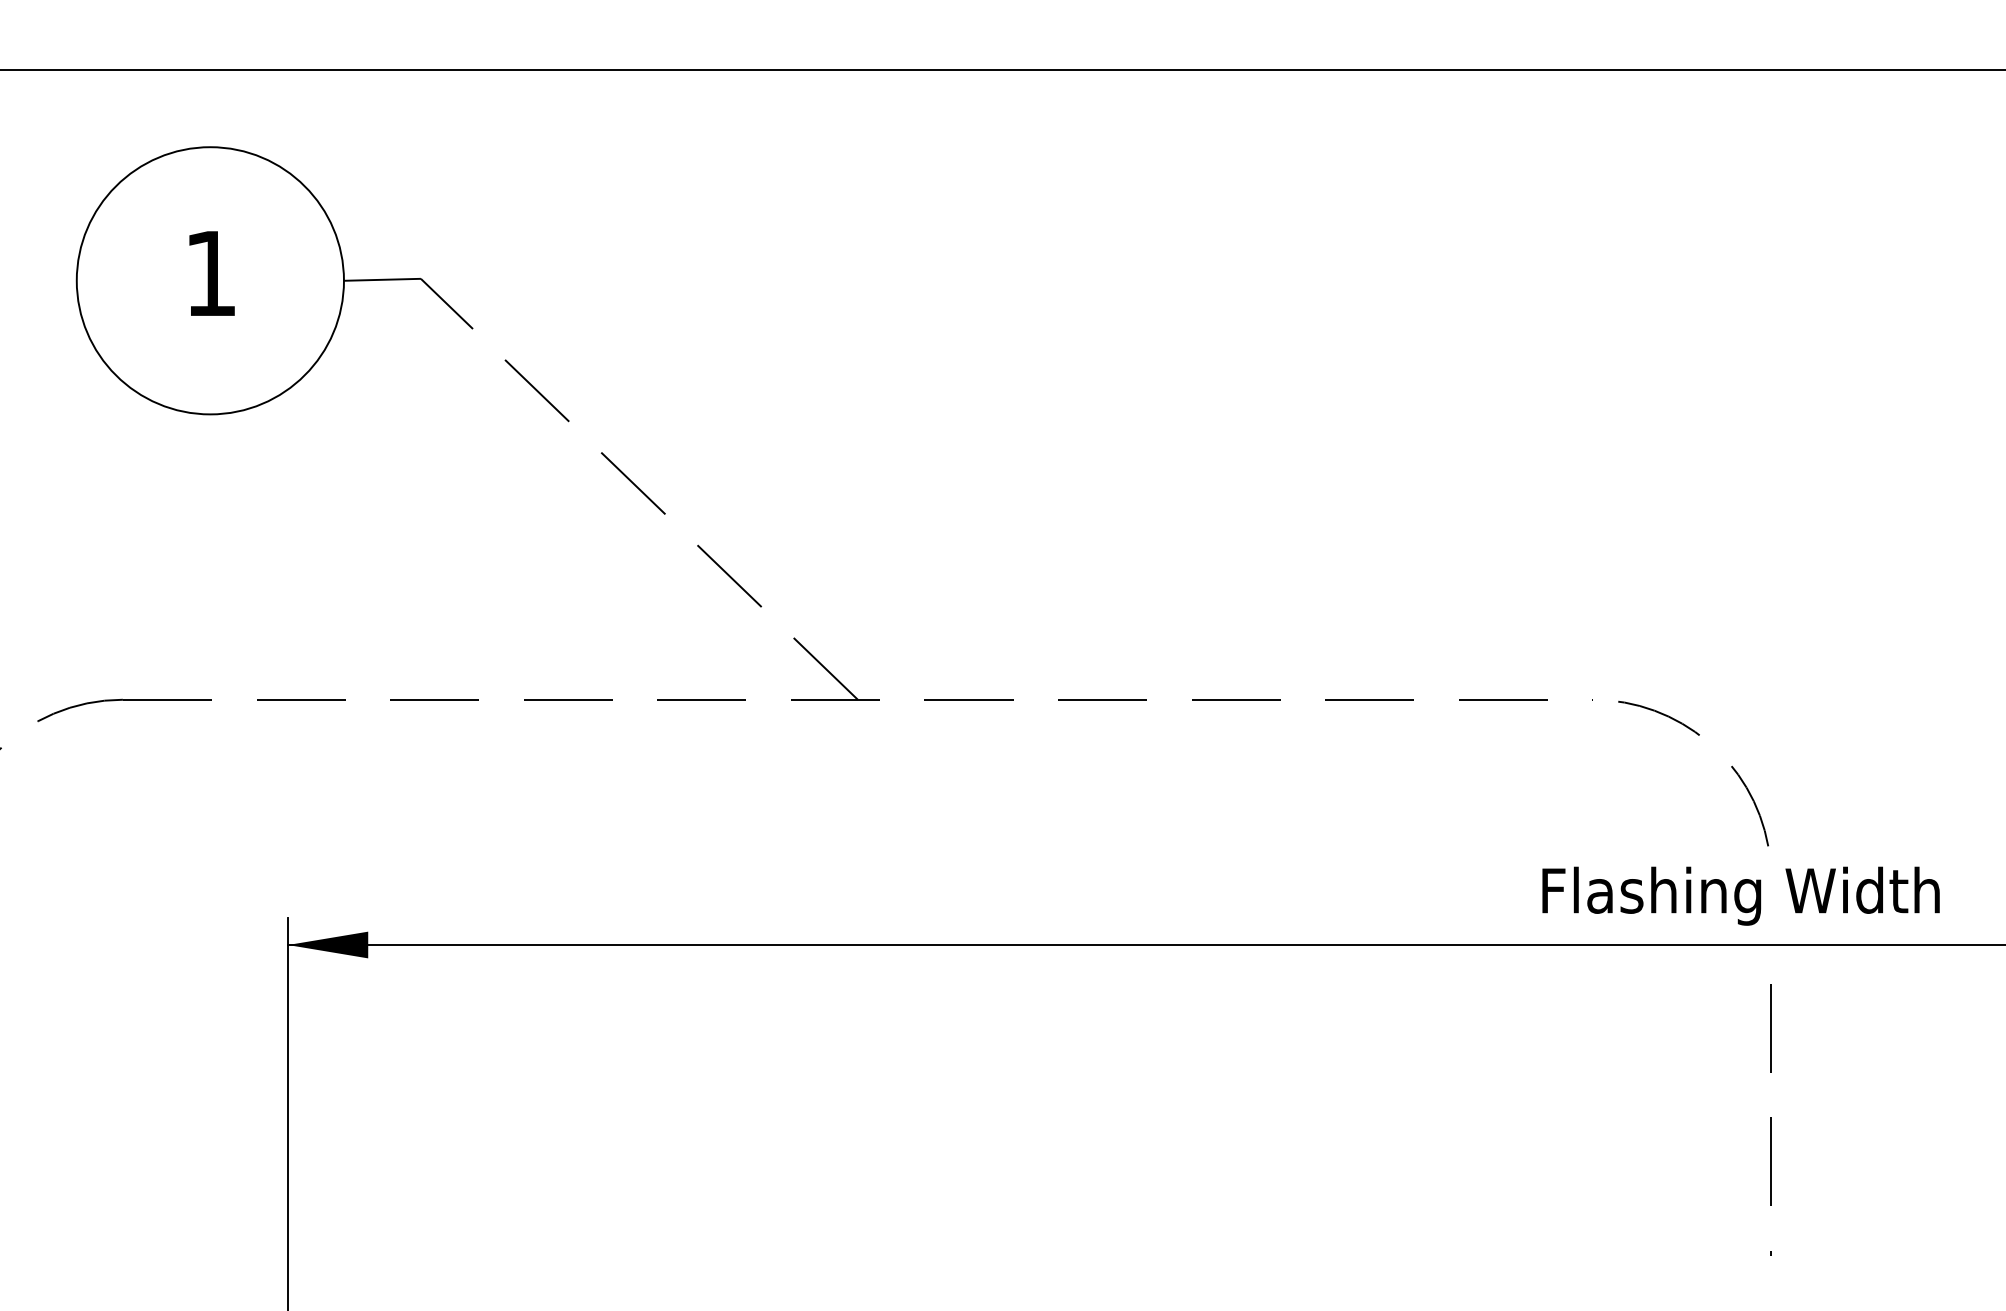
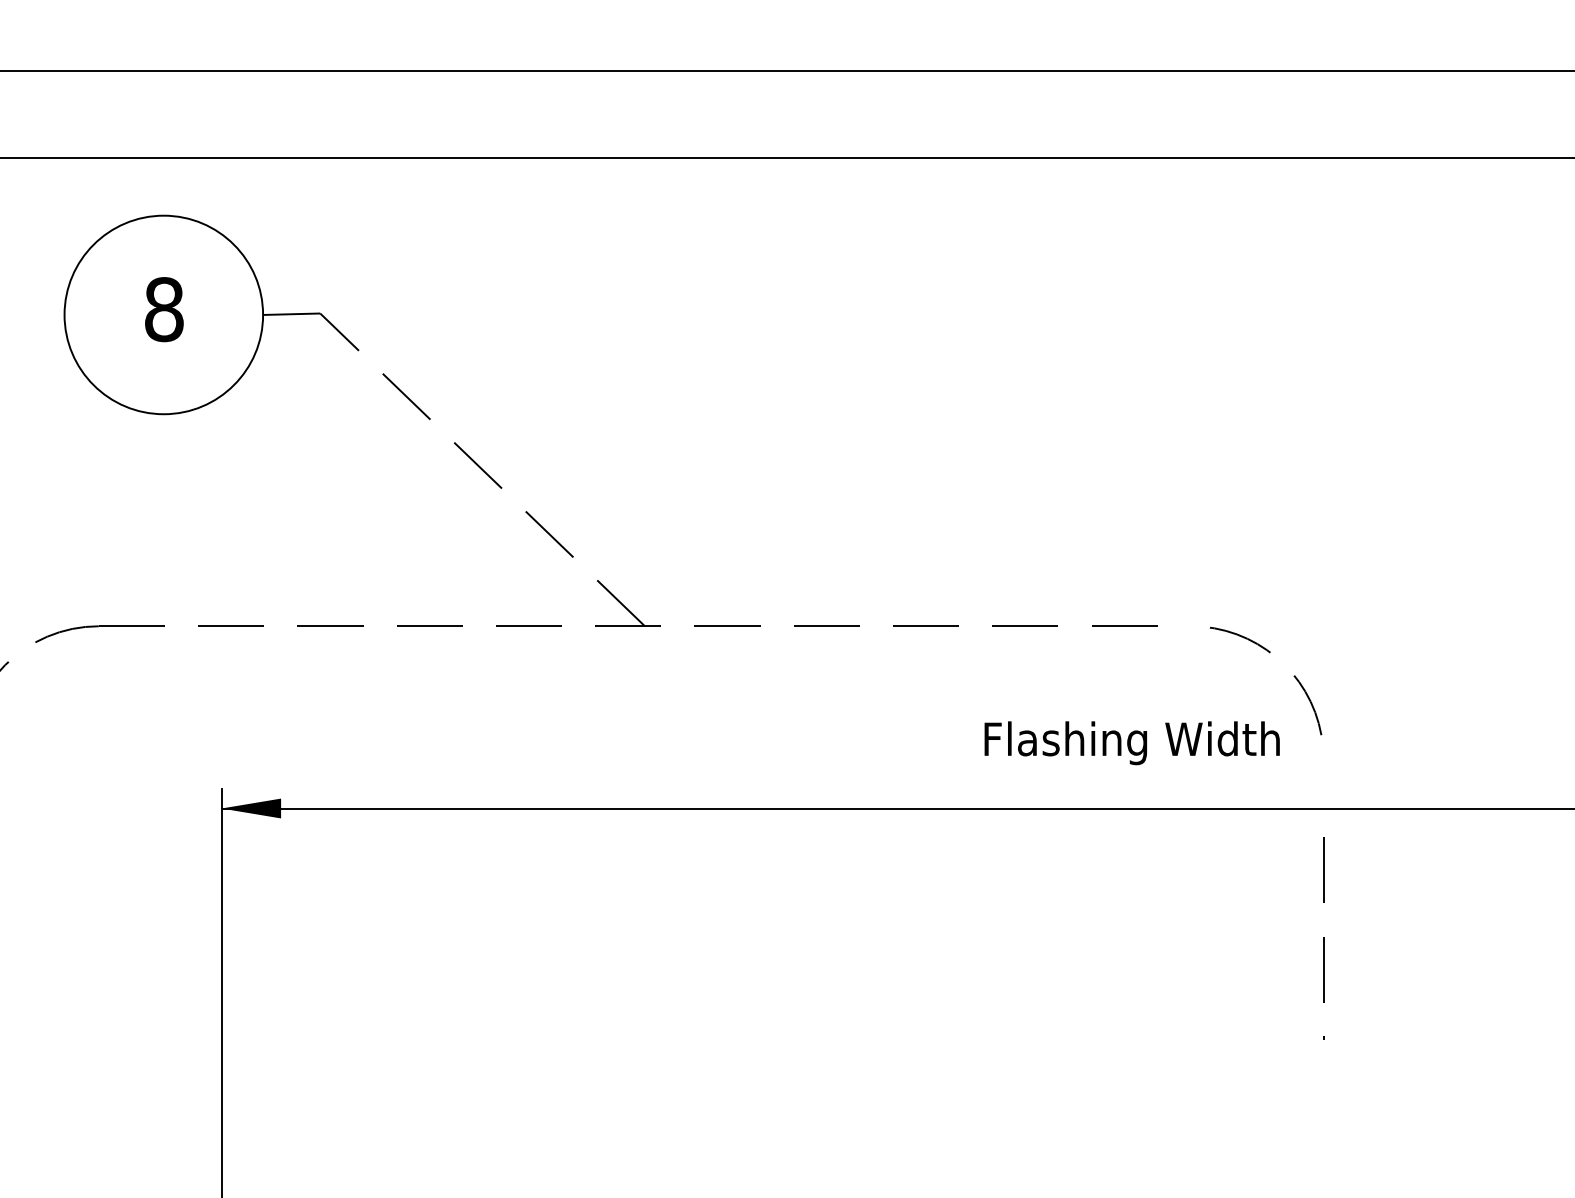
text: (211, 273) -> (164, 309), 1 -> 8
text: (1740, 896) -> (1131, 743), moved

